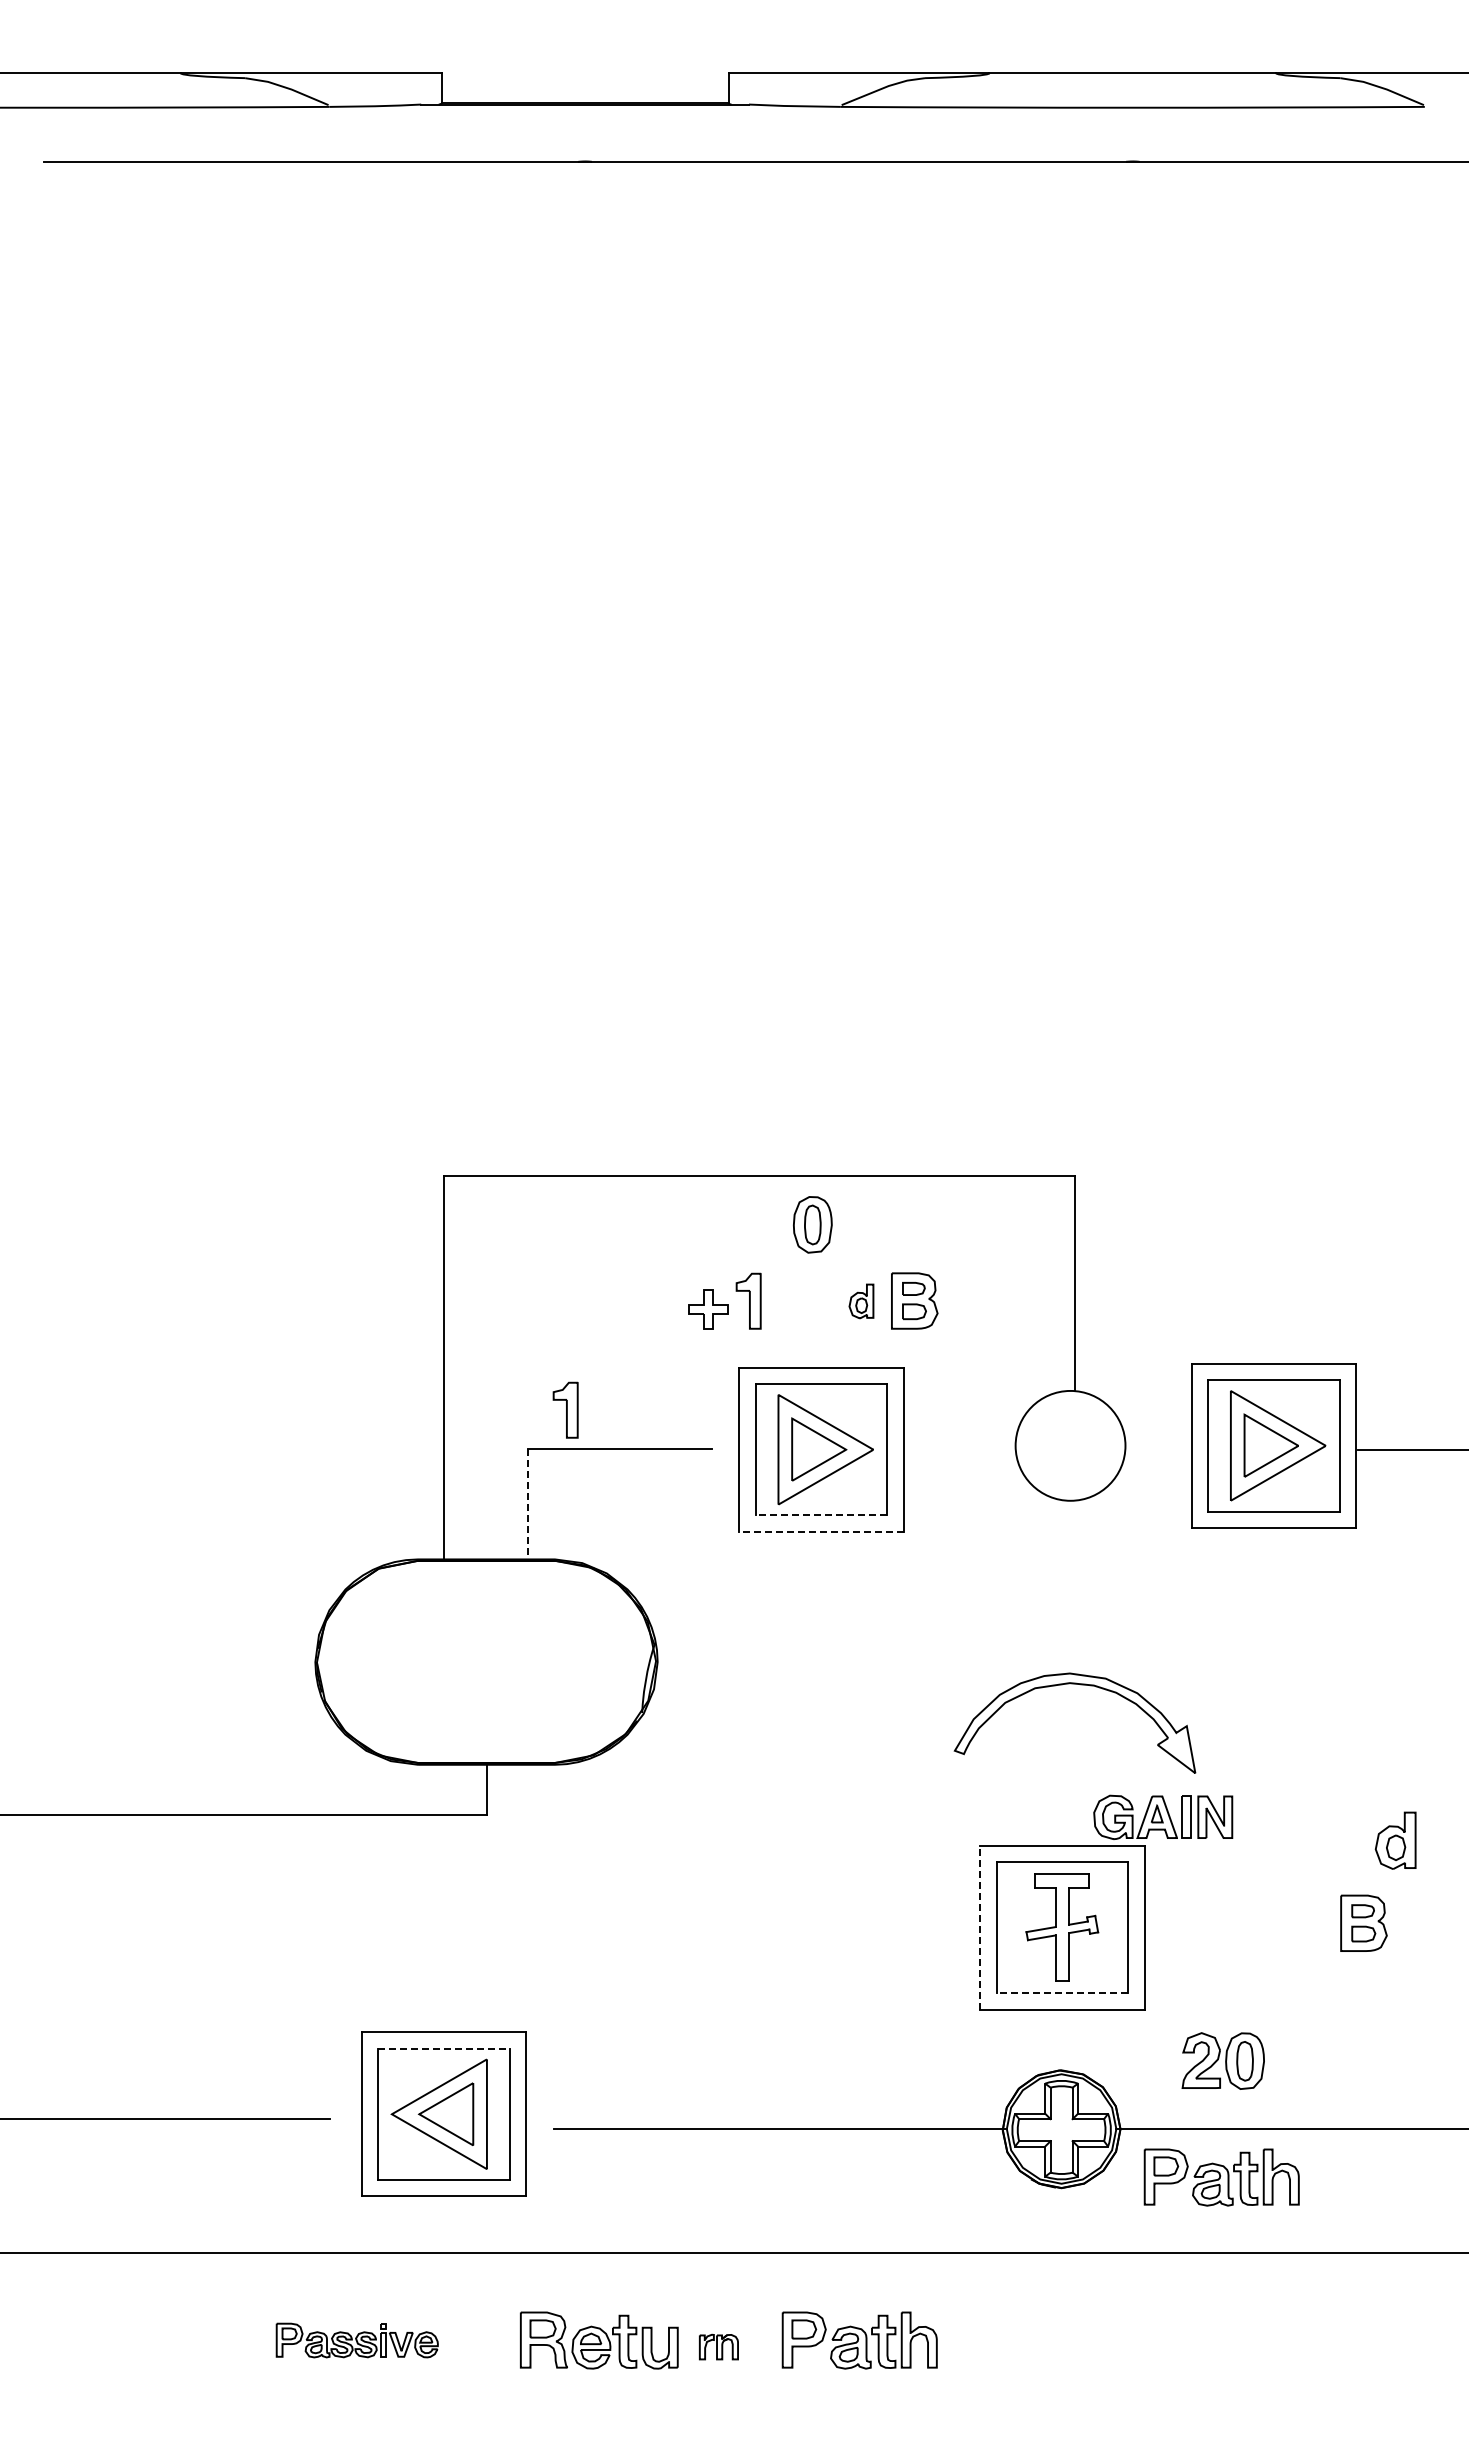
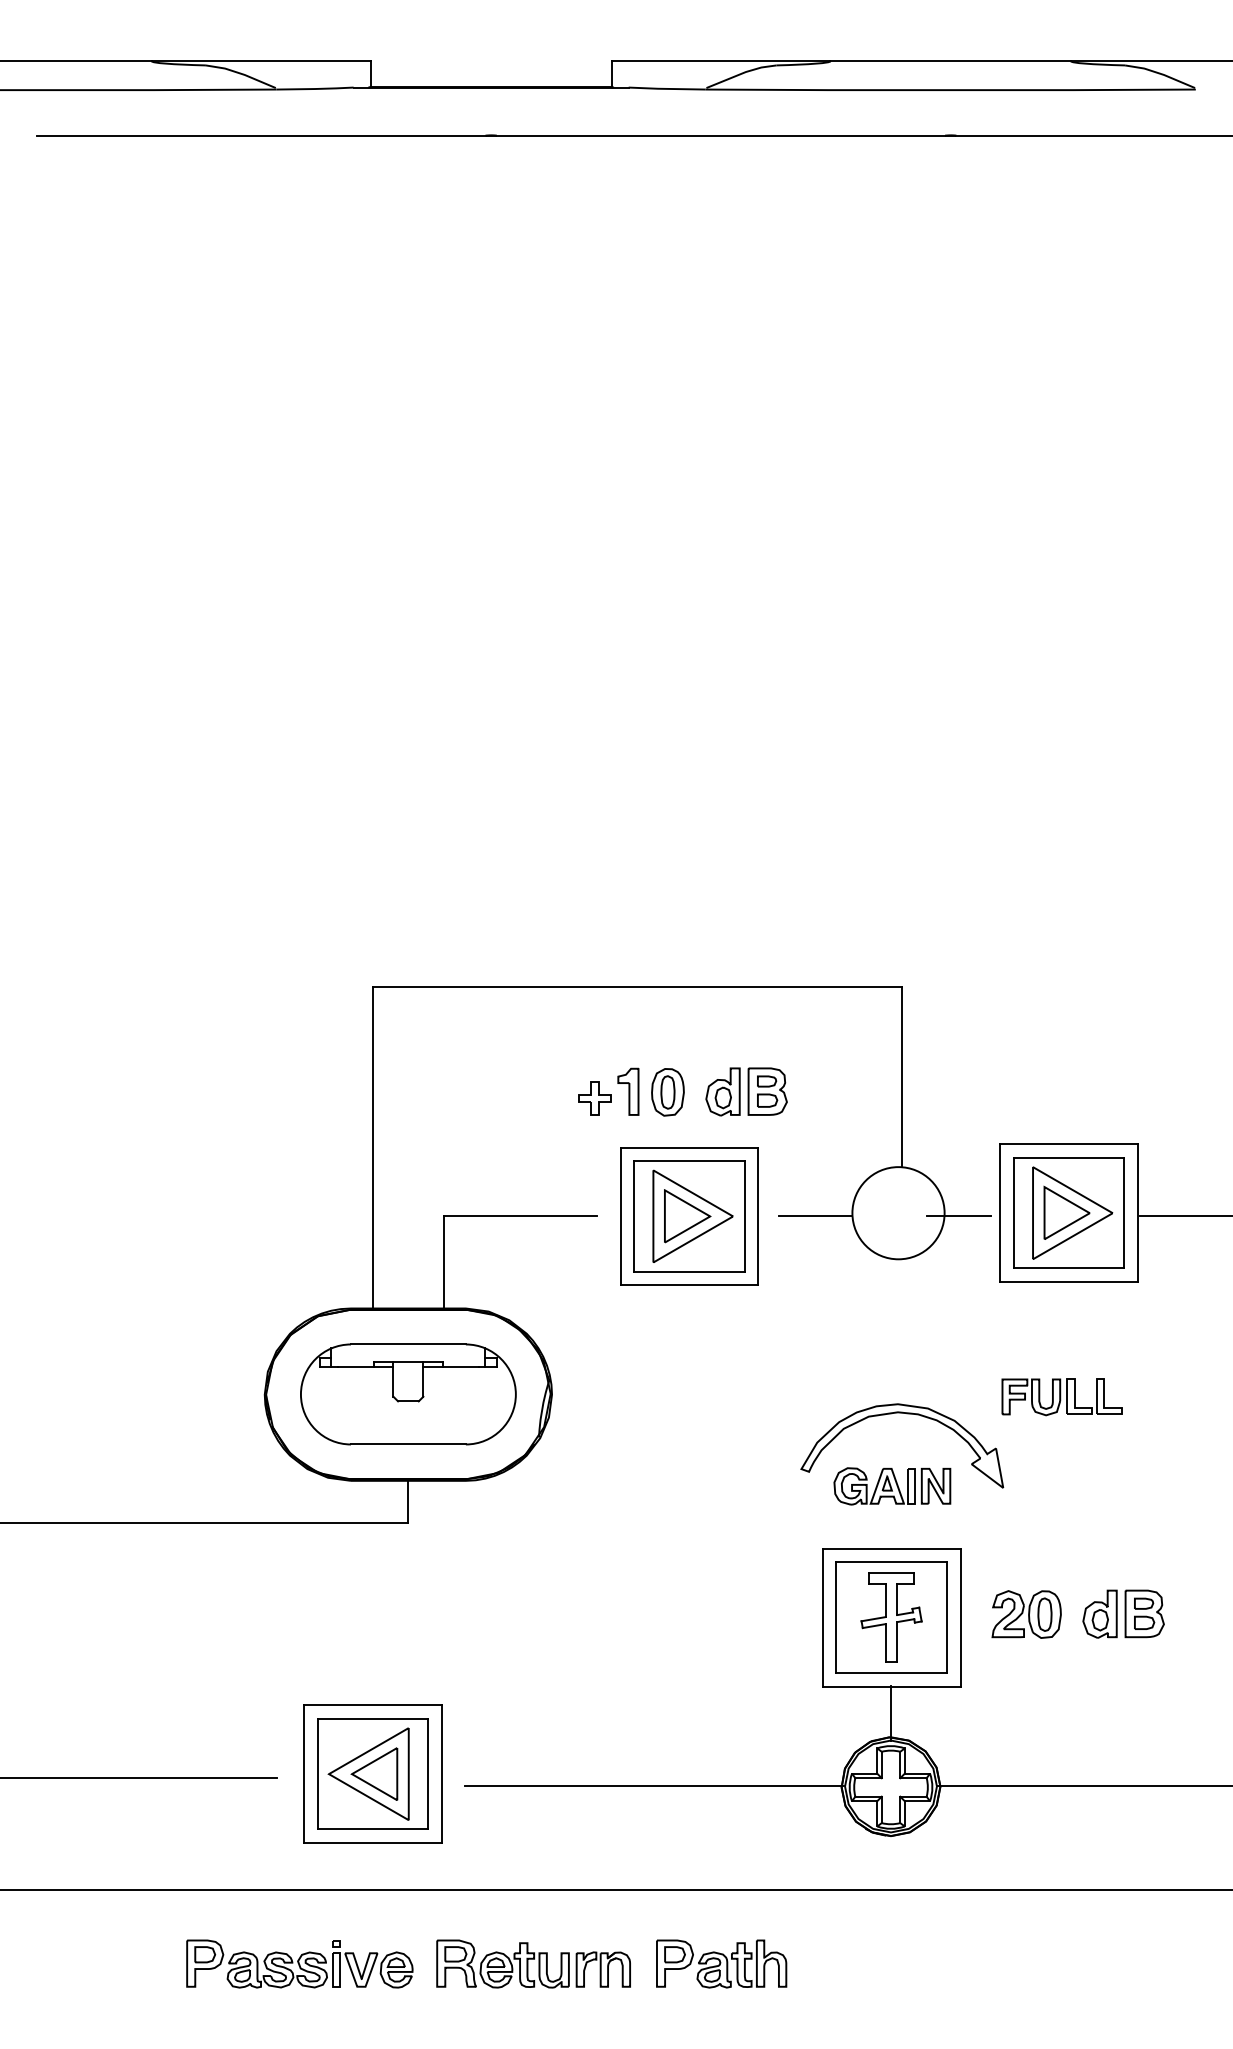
part: (812, 1224) -> (667, 1092), moved
part: (861, 1301) -> (723, 1092), size x1.67
part: (565, 1409) -> (474, 1182), removed
line: (971, 1448) -> (815, 1215), added
line: (1142, 1448) -> (958, 1215), added
line: (528, 1504) -> (443, 1262), dashed -> solid
line: (821, 1515) -> (689, 1271), dashed -> solid
line: (820, 1531) -> (688, 1285), dashed -> solid
part: (486, 1661) -> (408, 1394), added
part: (1264, 1665) -> (1061, 1397), added
part: (1163, 1816) -> (892, 1485), moved
part: (1395, 1840) -> (1099, 1614), moved
line: (980, 1927) -> (822, 1617), dashed -> solid
line: (1062, 1993) -> (891, 1672), dashed -> solid
line: (1061, 2041) -> (890, 1713), added
line: (444, 2048) -> (373, 1718), dashed -> solid
part: (1222, 2060) -> (1026, 1614), moved
part: (1221, 2177) -> (1025, 1827), removed
part: (357, 2340) -> (300, 1963), size x1.67
part: (718, 2346) -> (603, 1969), size x1.67

